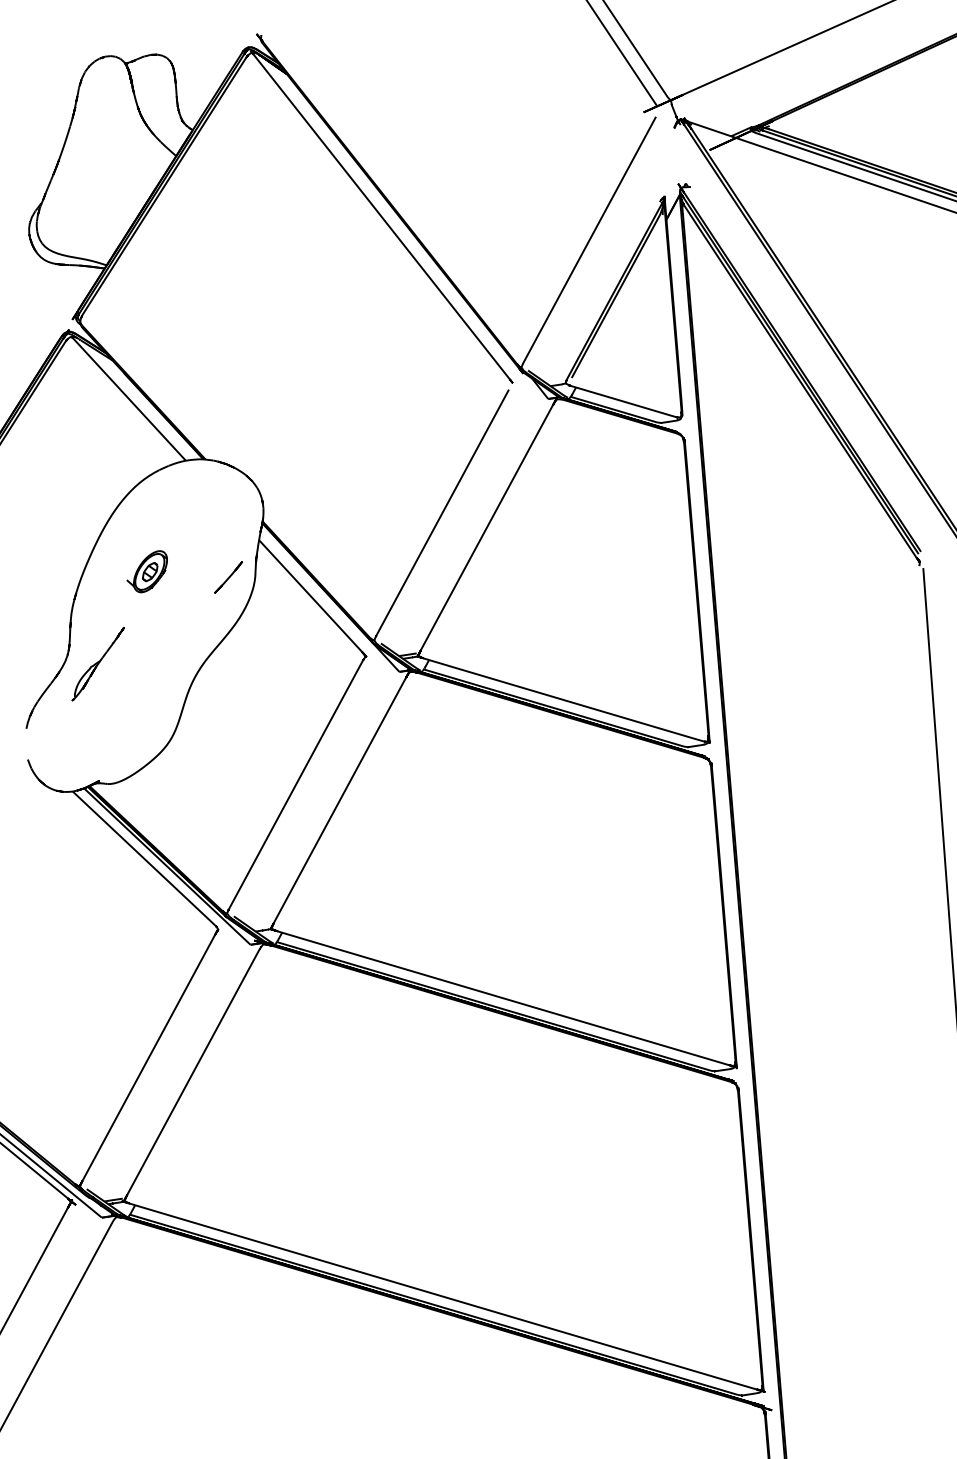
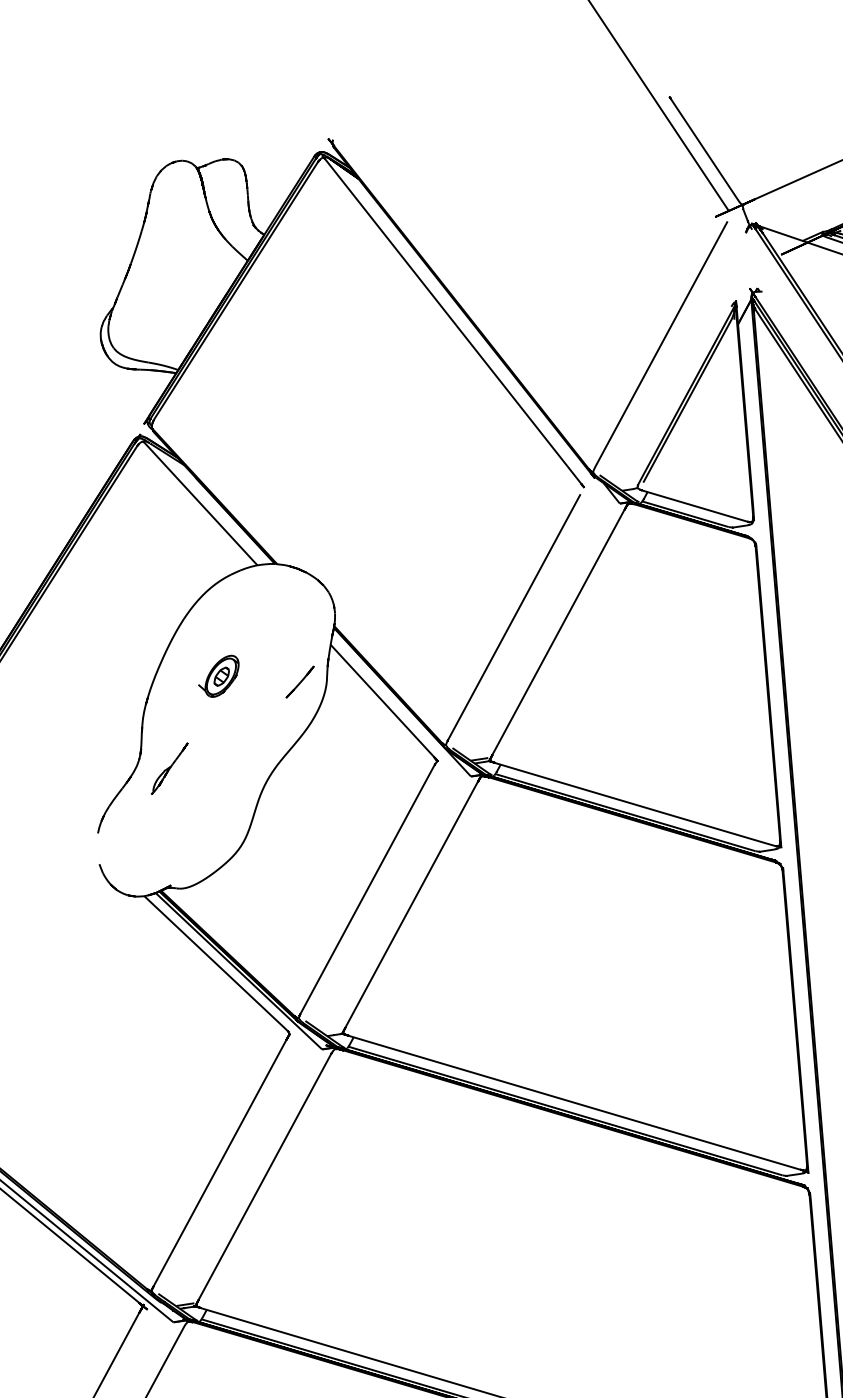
part: (97, 663) -> (169, 768), size x0.7

